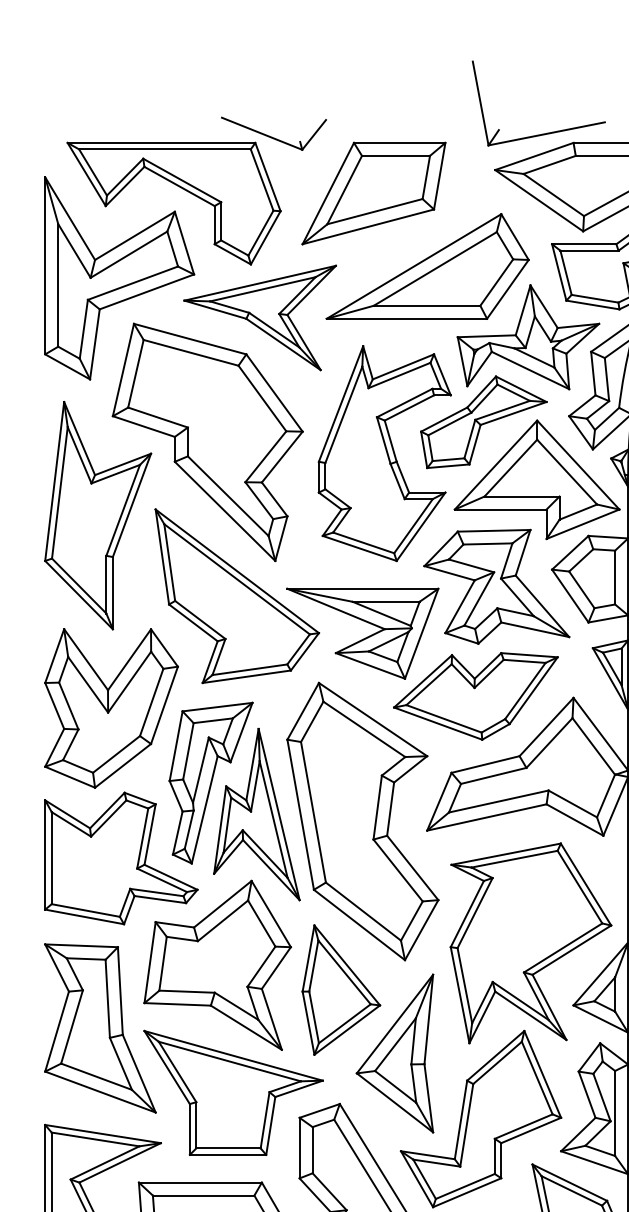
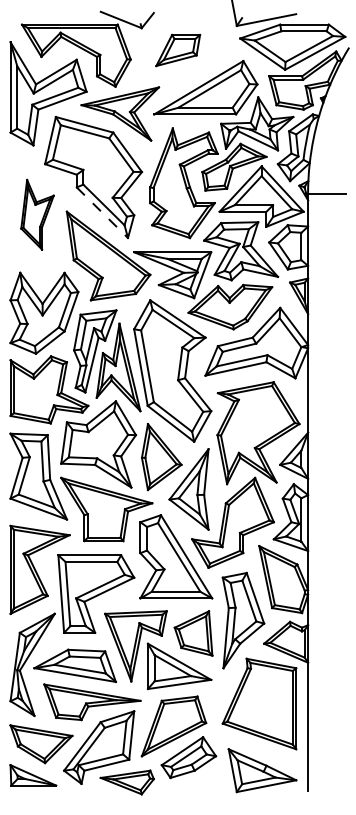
part: (372, 193) -> (177, 50), size x0.6
line: (225, 512) -> (102, 213), solid -> dashed
part: (97, 514) -> (37, 214), size x0.6

